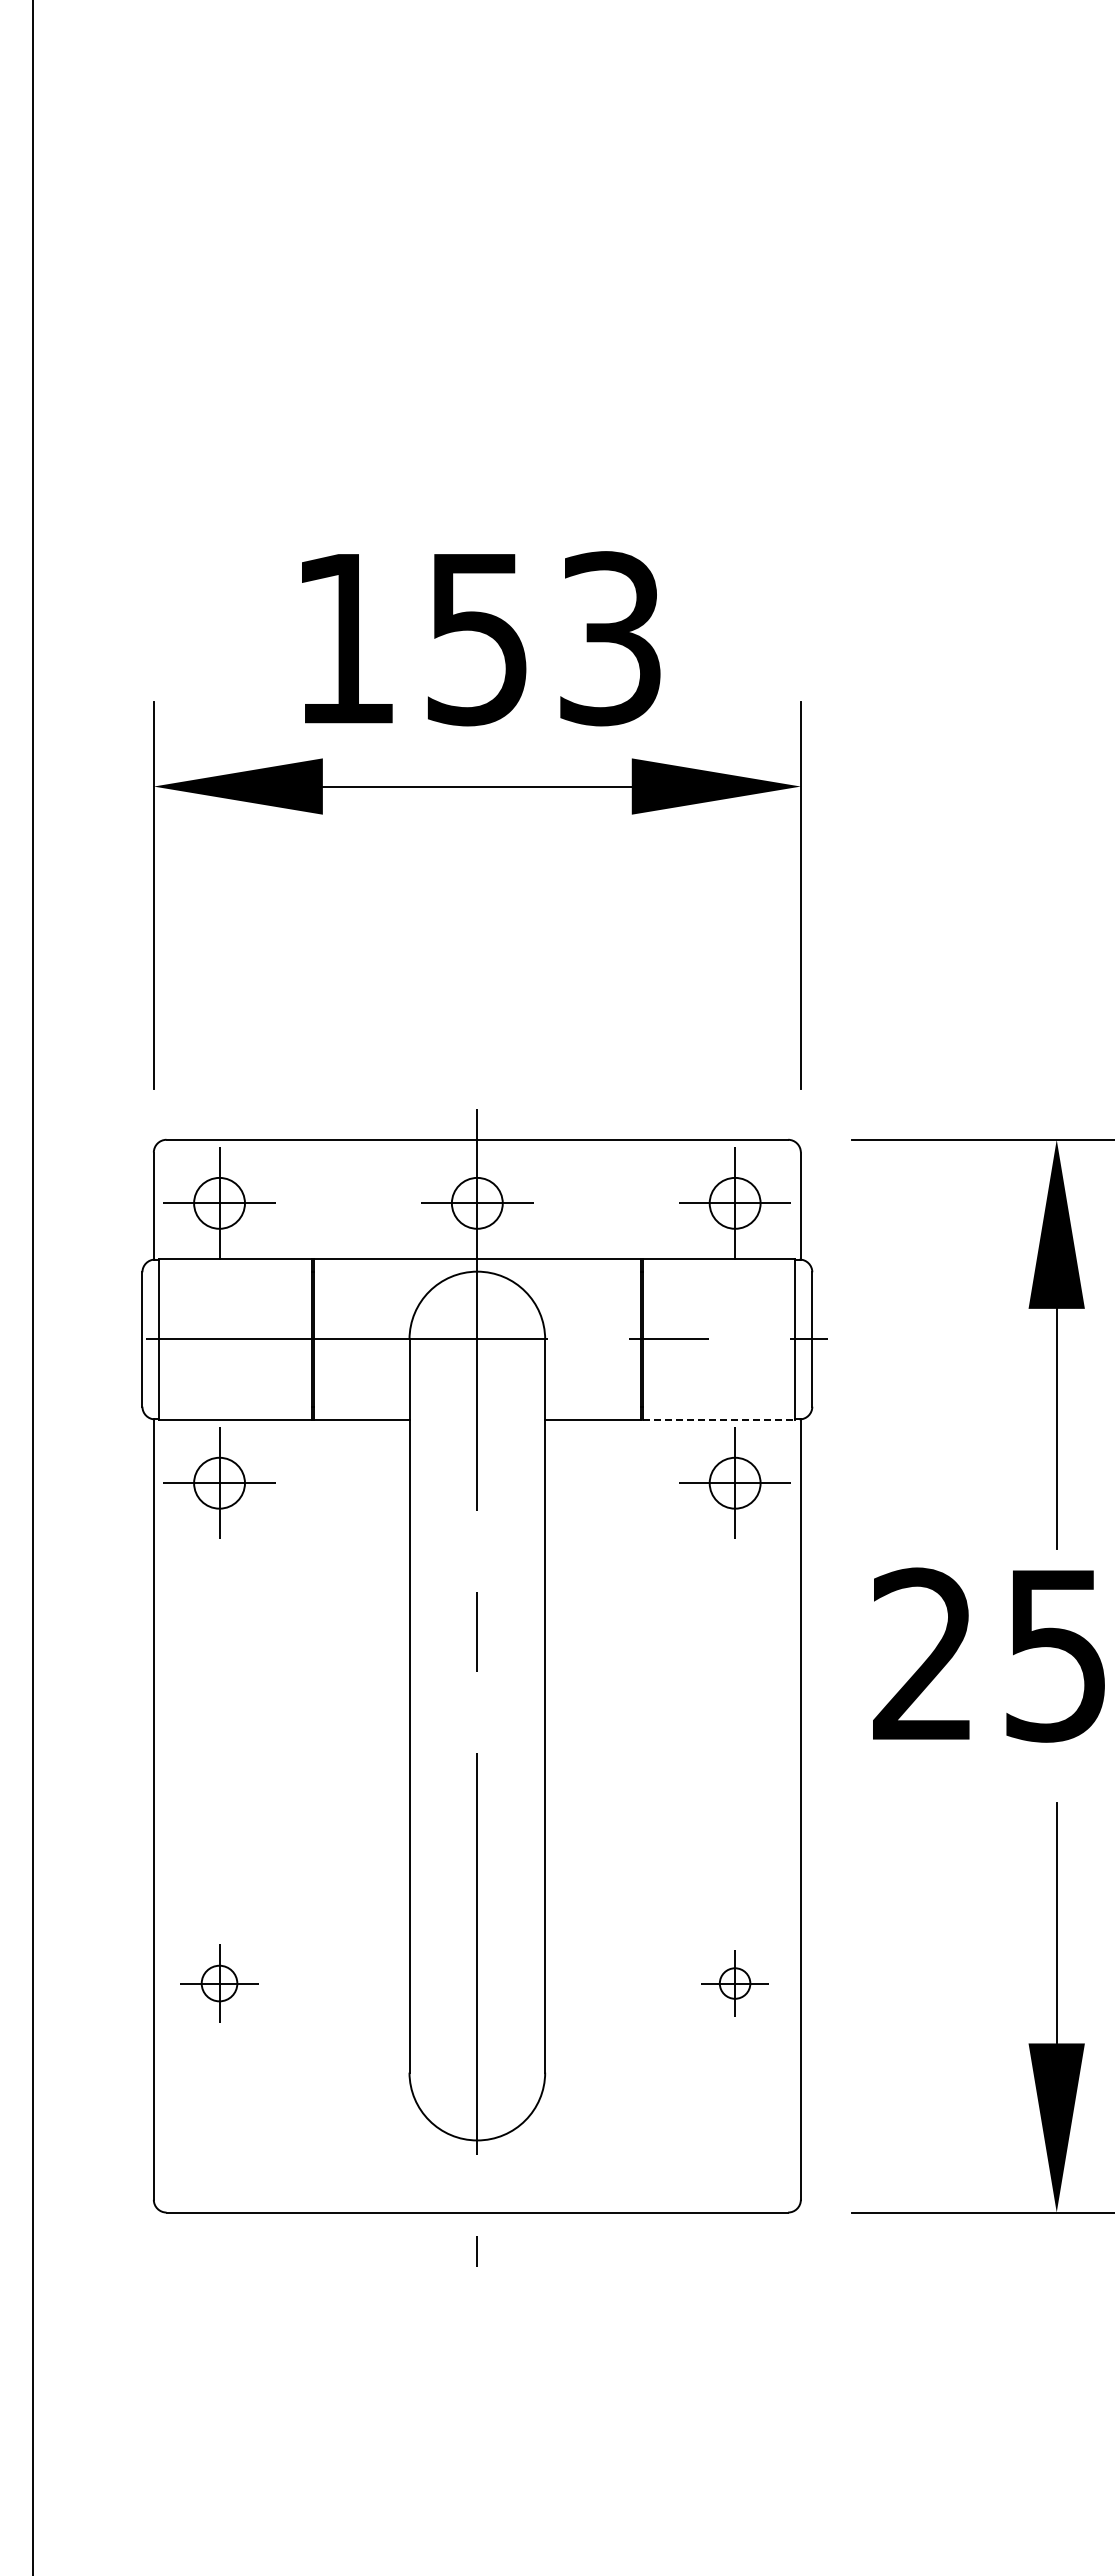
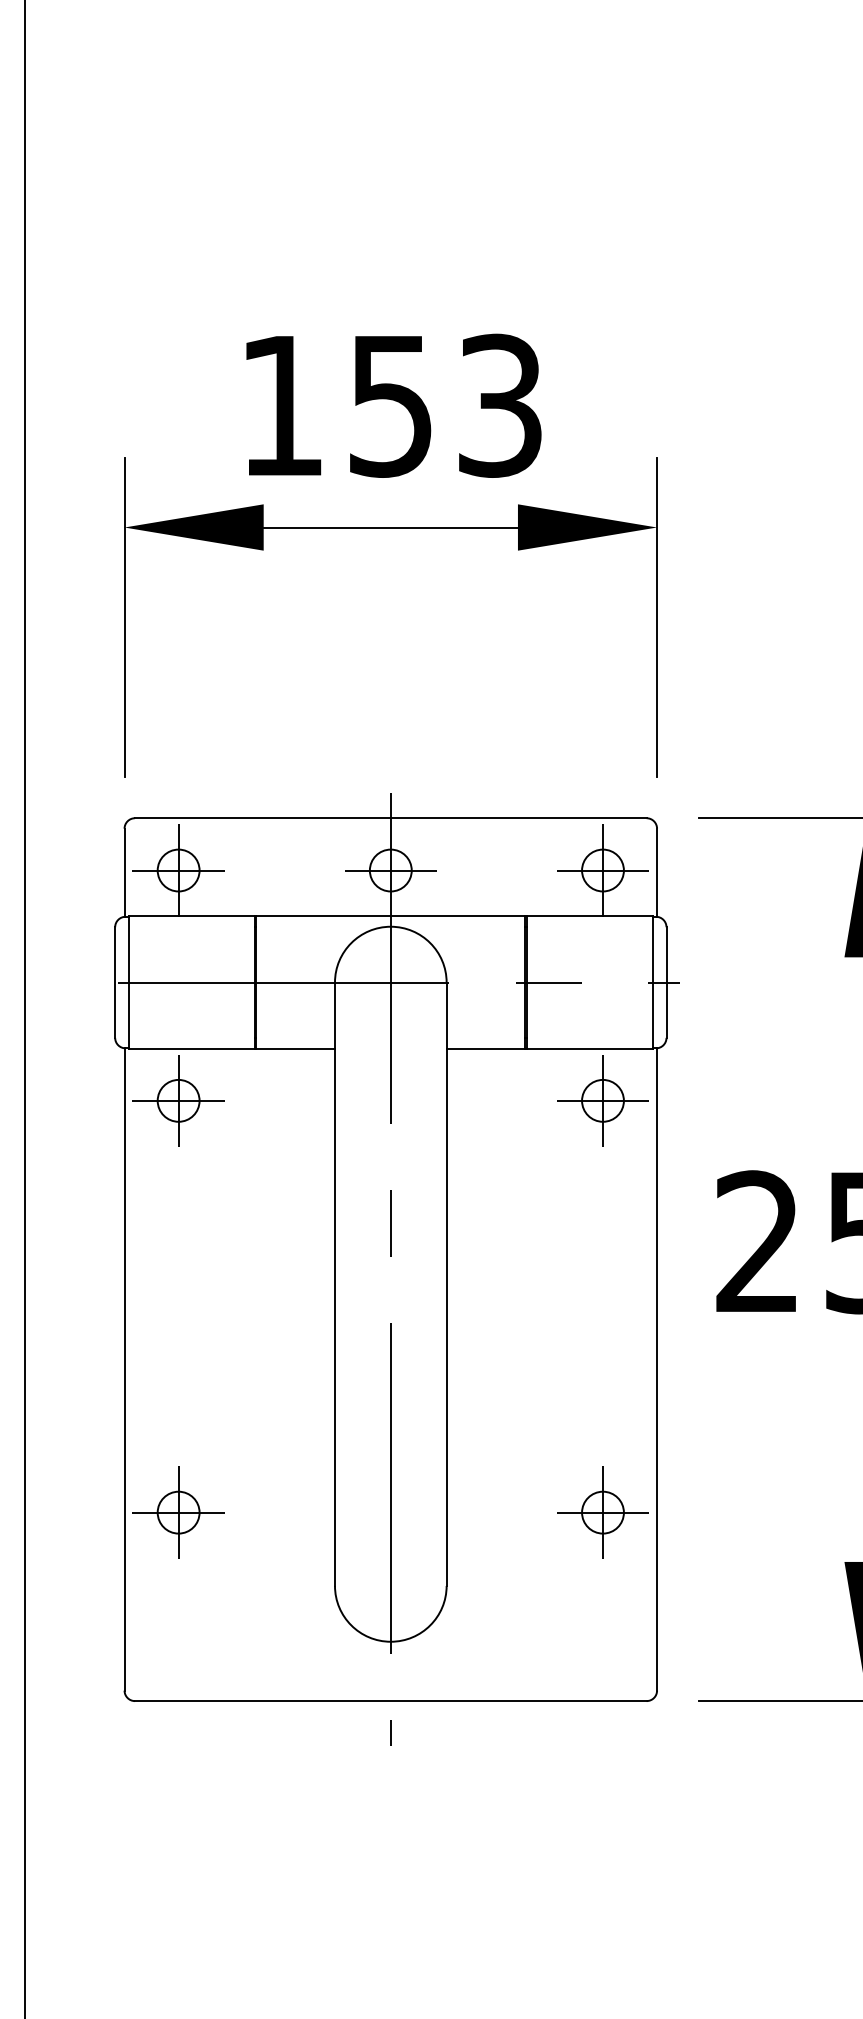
line: (719, 1420) -> (590, 1049), dashed -> solid
part: (219, 1983) -> (178, 1512), size x1.43
part: (734, 1983) -> (602, 1512), size x1.67

